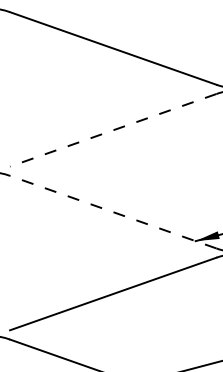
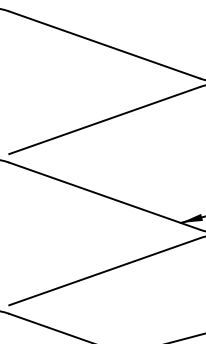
line: (113, 130) -> (104, 120), dashed -> solid
line: (113, 212) -> (104, 196), dashed -> solid

